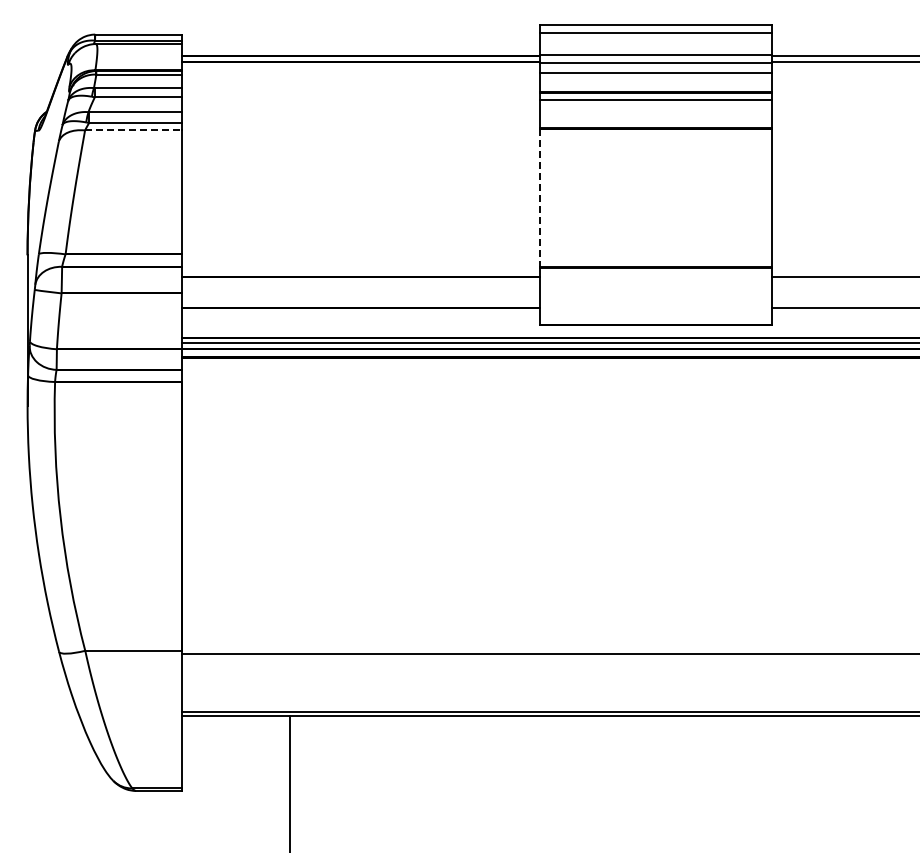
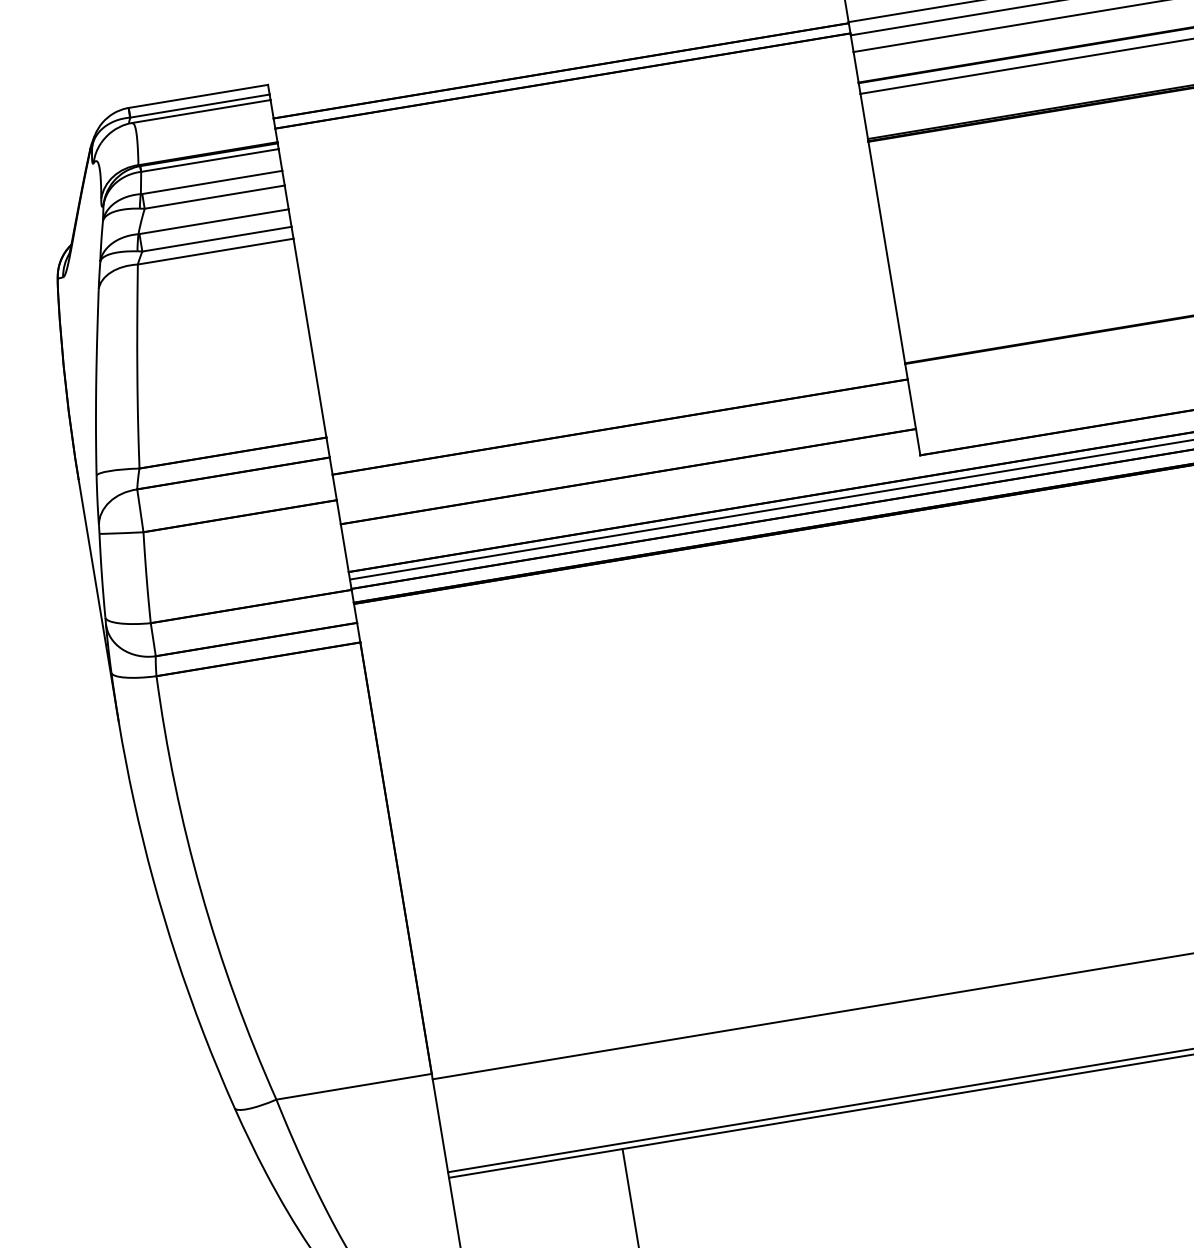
line: (134, 130) -> (217, 251), dashed -> solid
line: (540, 198) -> (886, 252), dashed -> solid

